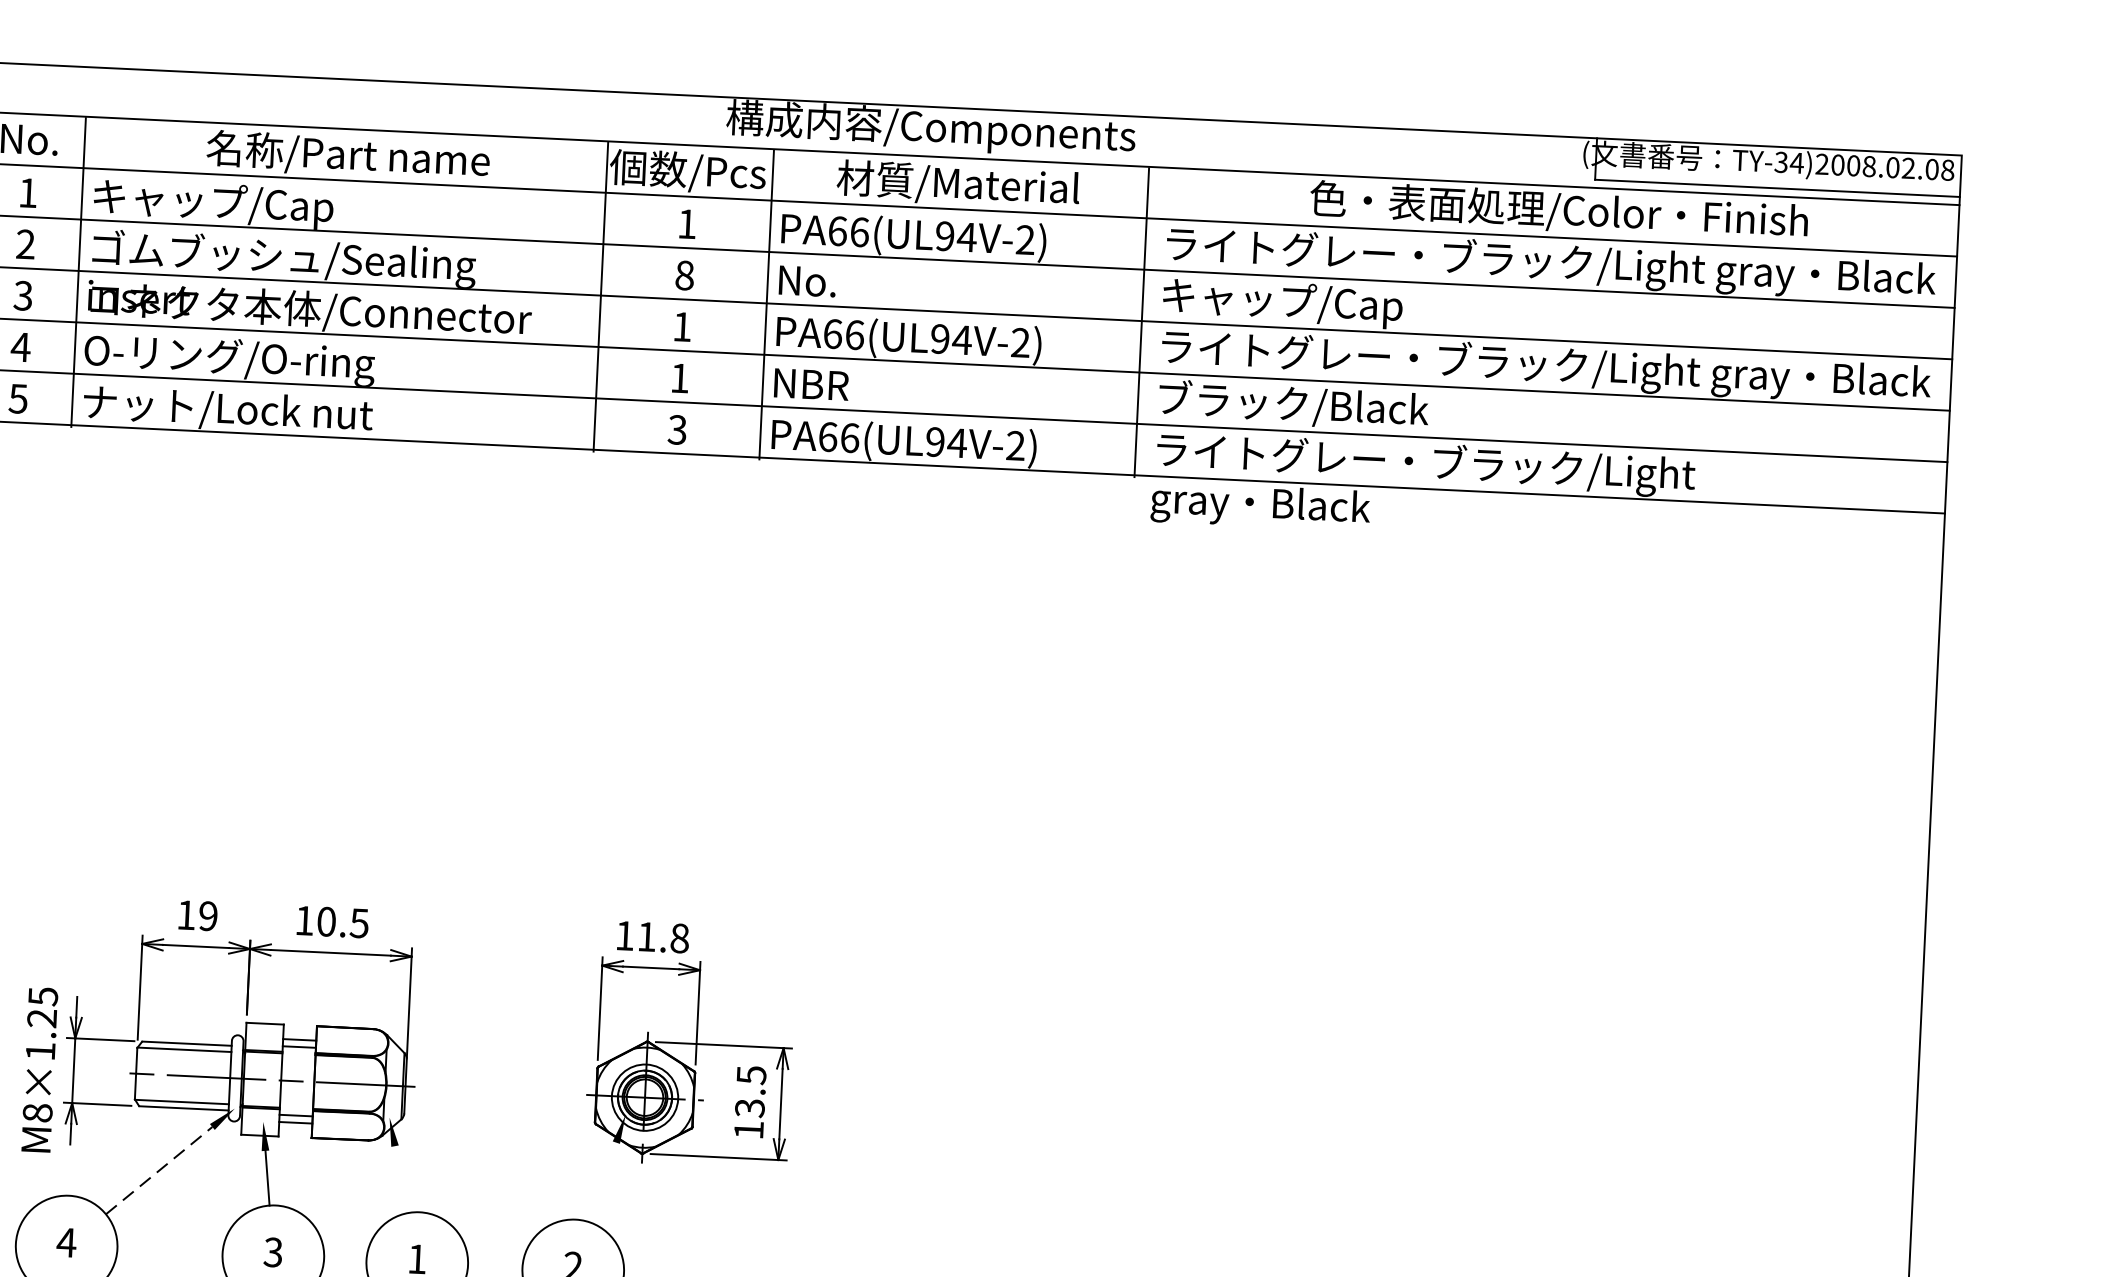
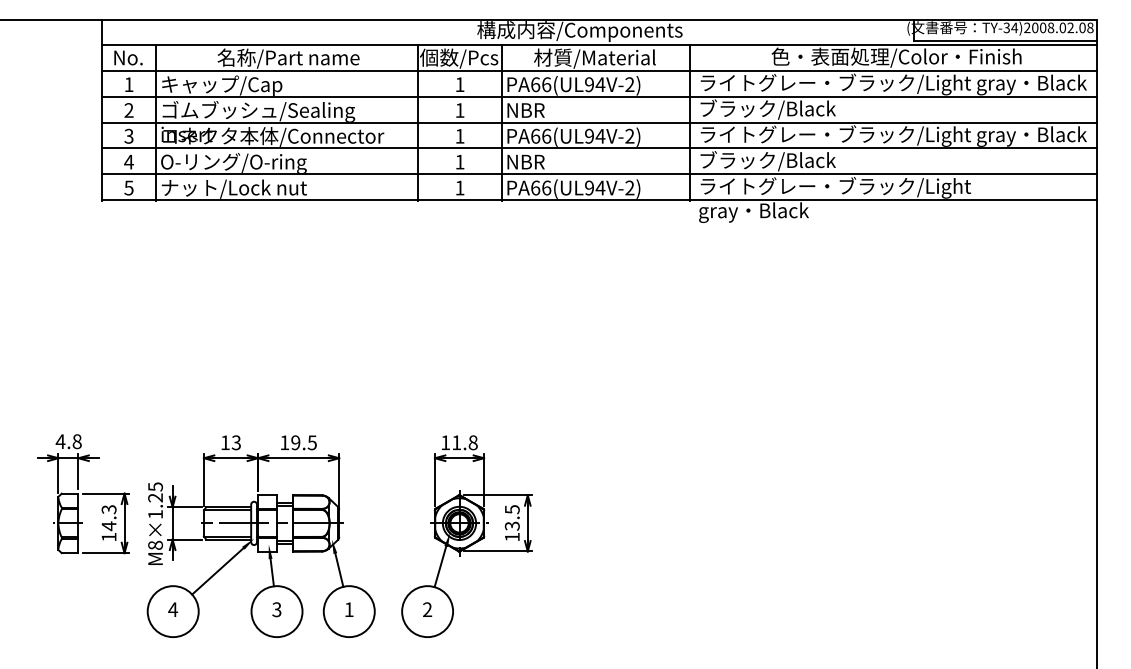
text: (683, 275) -> (459, 110), 8 -> 1
text: (829, 282) -> (532, 110), No. -> NBR
text: (1297, 302) -> (767, 109), キャップ/Cap -> ブラック/Black
text: (676, 428) -> (459, 187), 3 -> 1
text: (206, 915) -> (235, 442), 19 -> 13
text: (326, 921) -> (295, 442), 10.5 -> 19.5
line: (158, 1170) -> (217, 571), dashed -> solid
line: (401, 1178) -> (339, 569), added
line: (603, 1181) -> (440, 566), added

